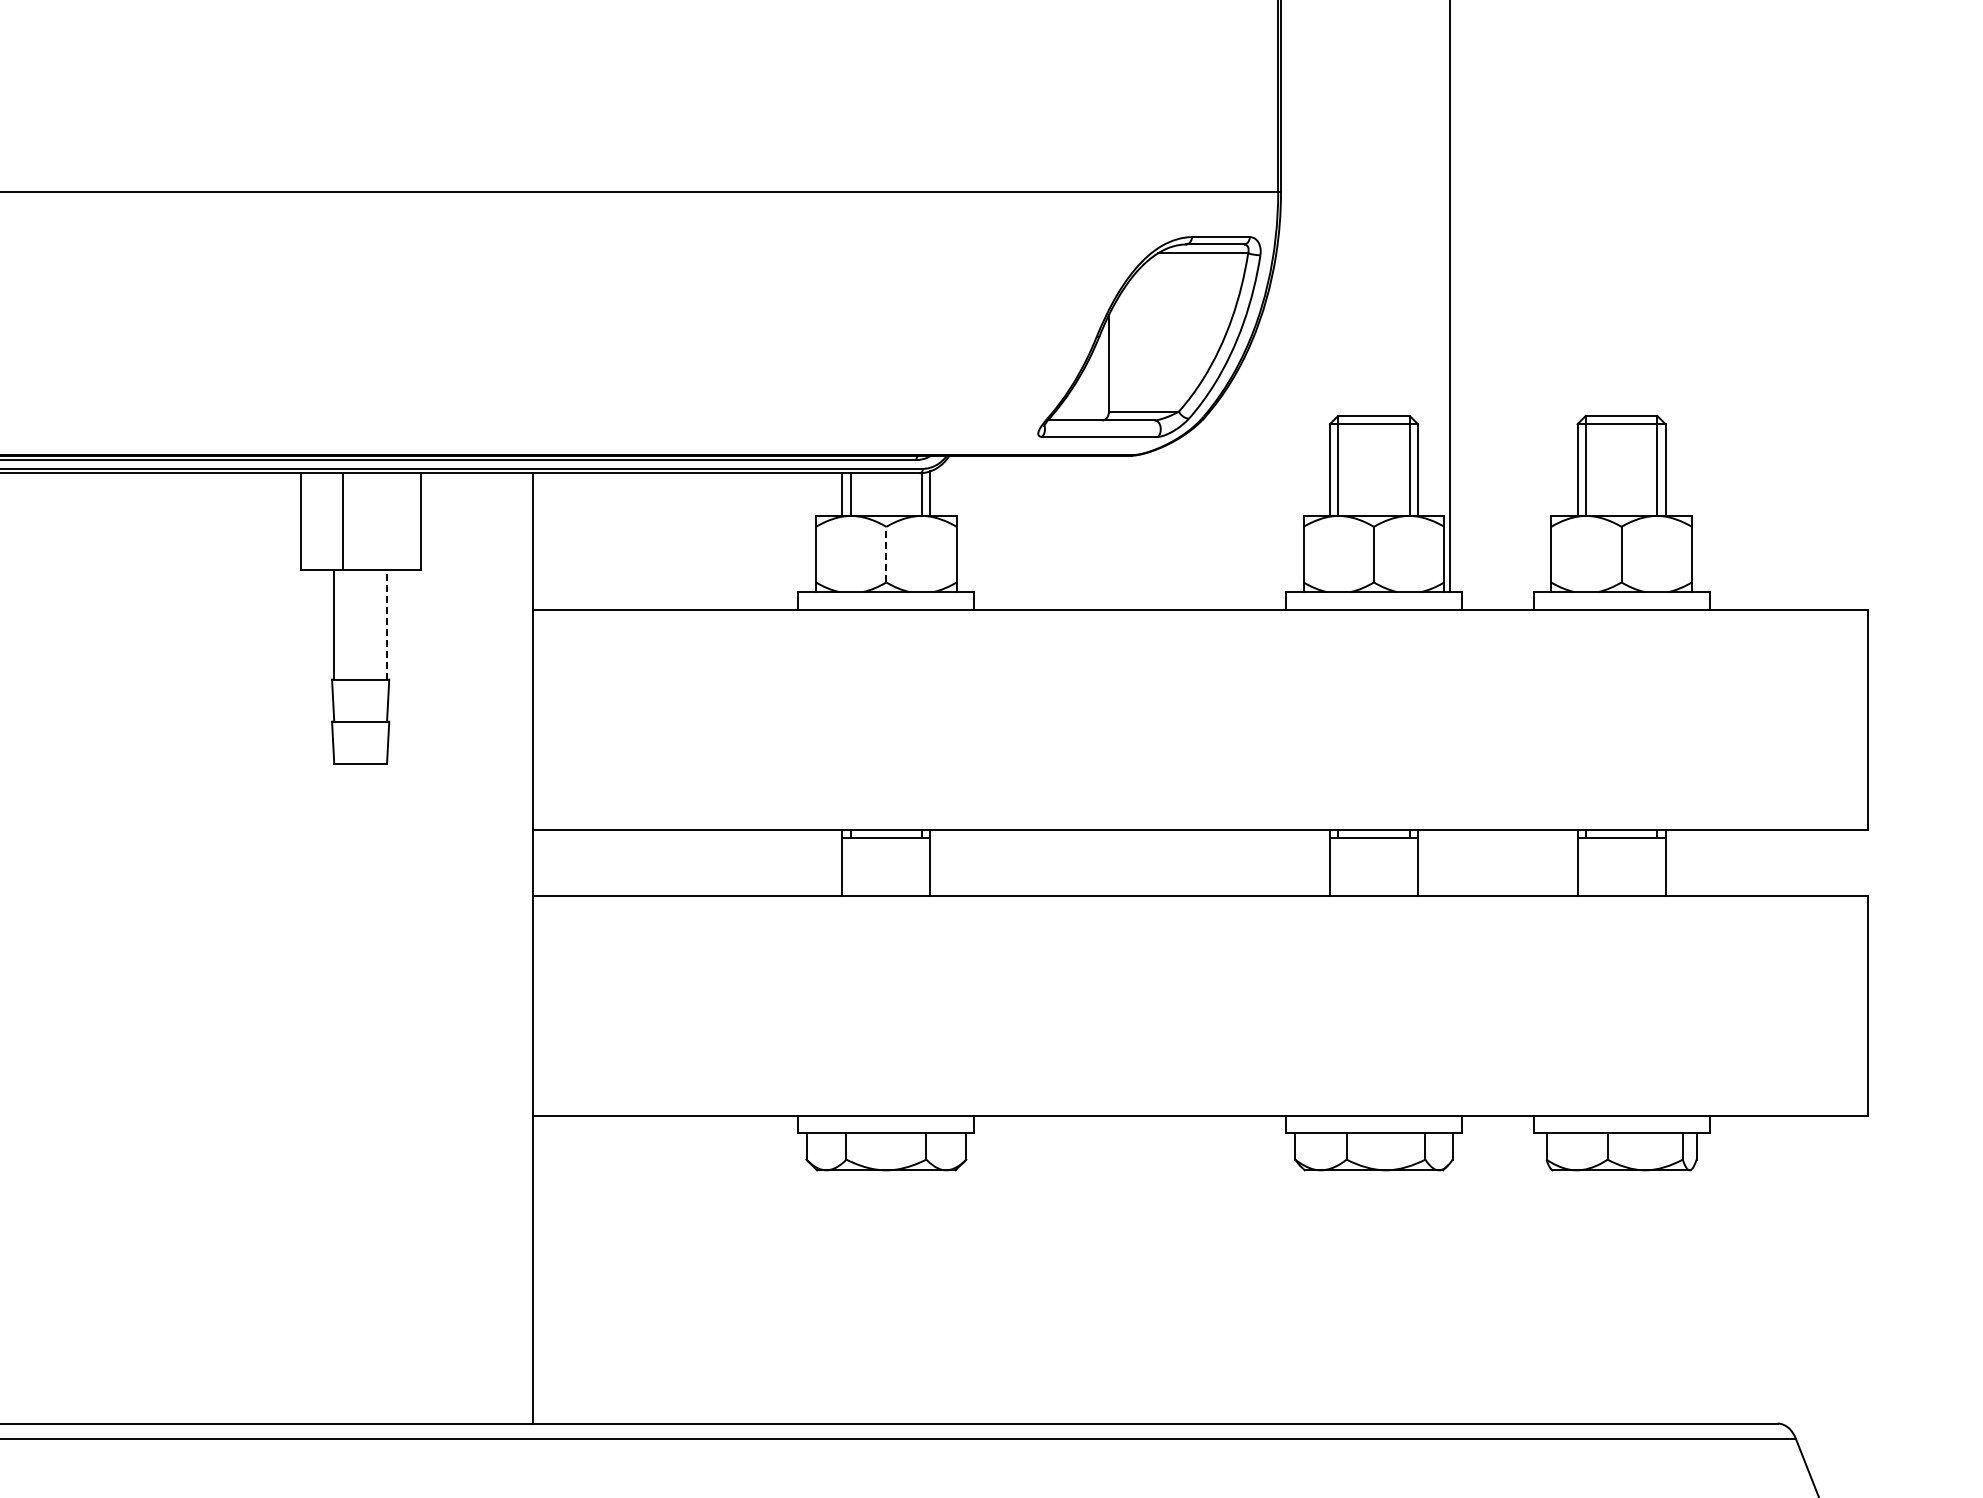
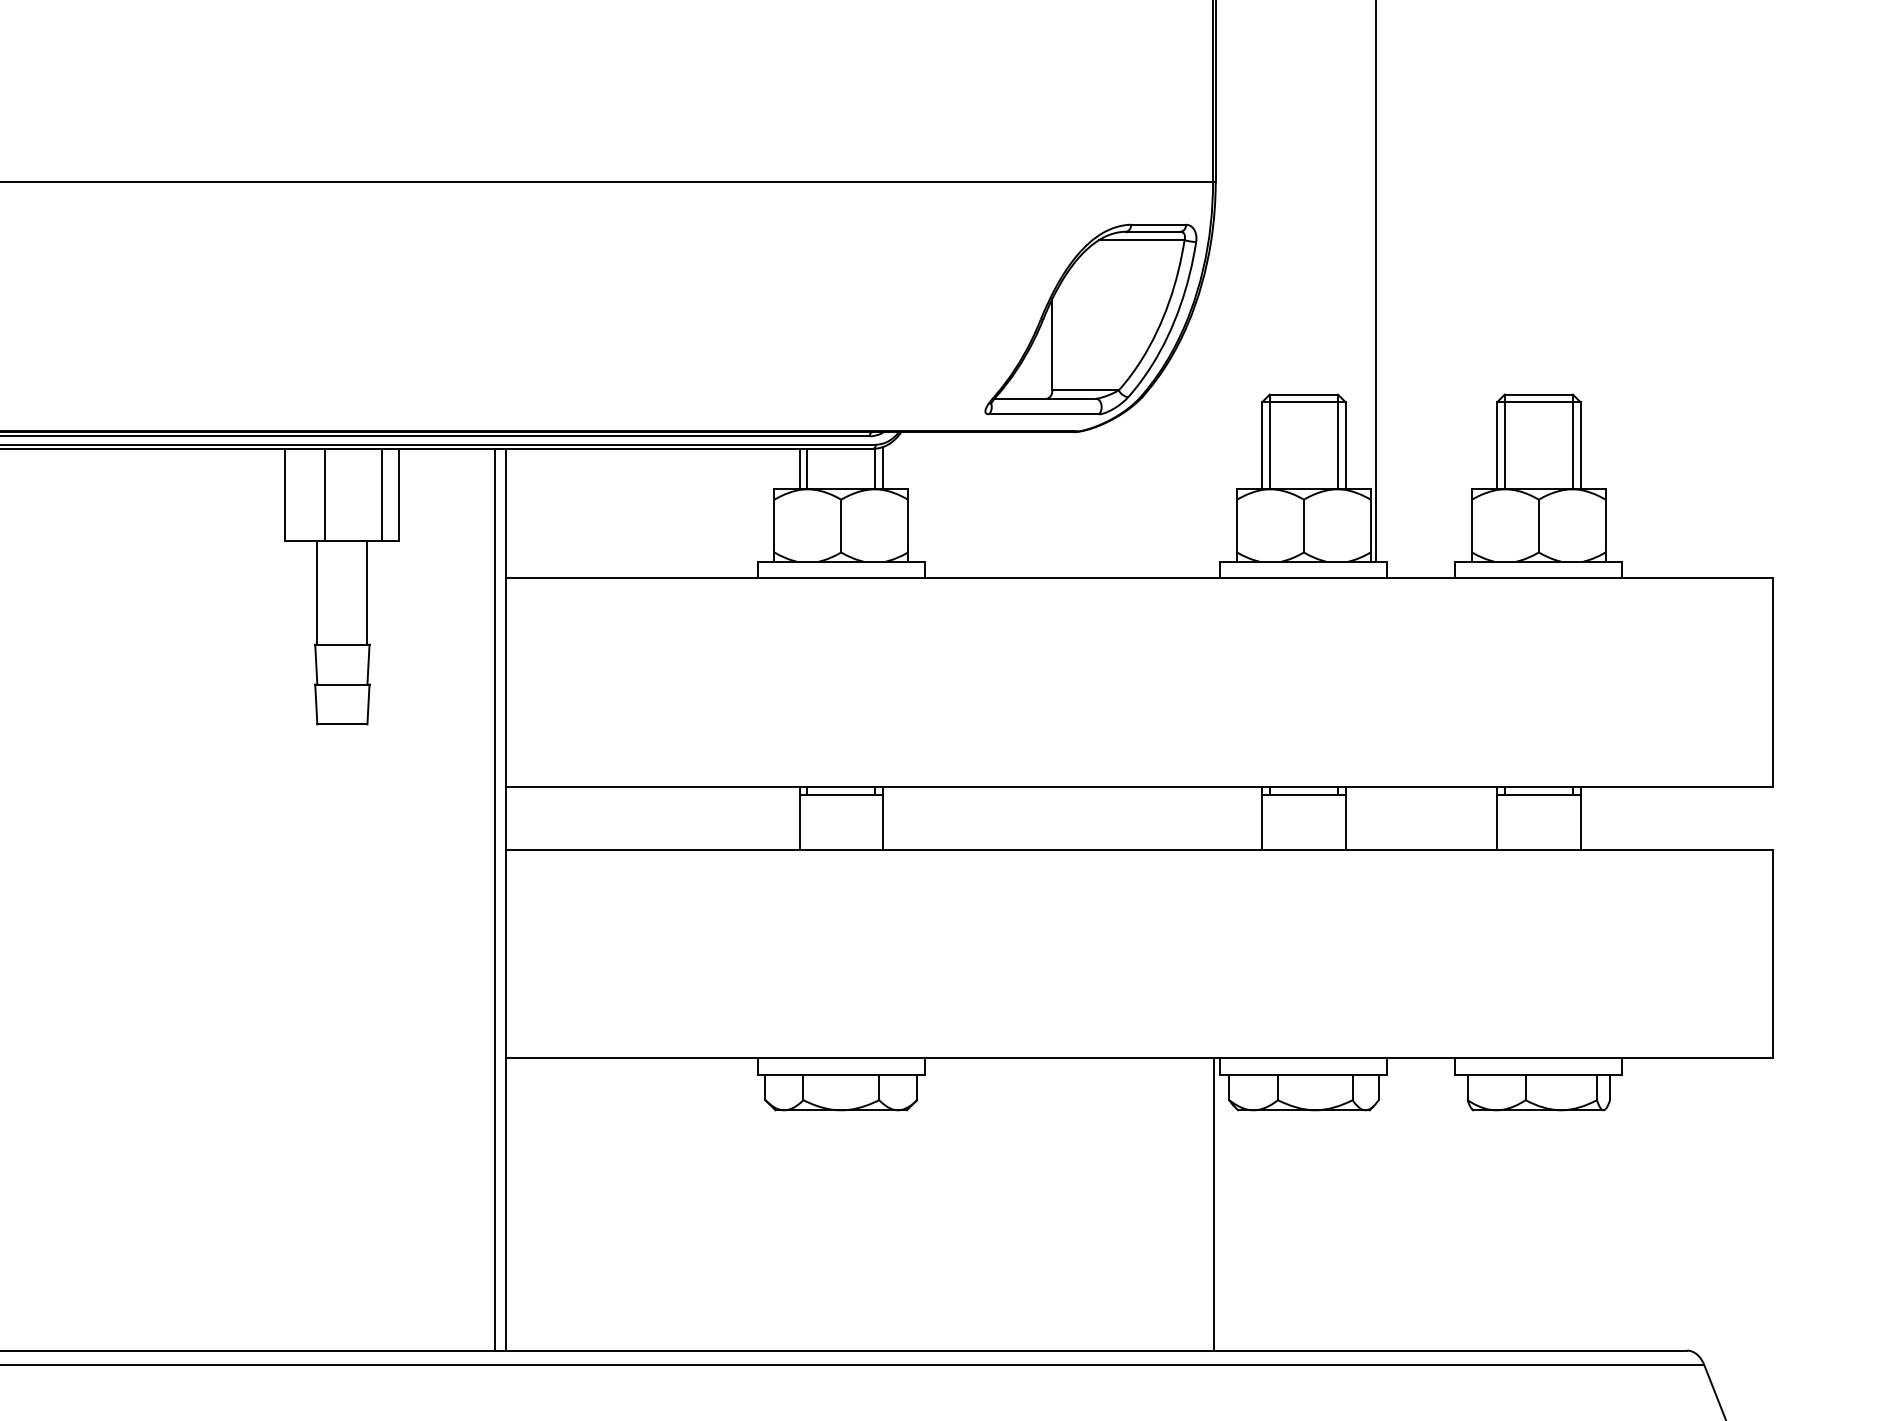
line: (402, 521) -> (382, 494), added
line: (886, 554) -> (841, 525), dashed -> solid
line: (387, 624) -> (367, 592), dashed -> solid
line: (521, 948) -> (495, 899), added
line: (1278, 1269) -> (1213, 1204), added

